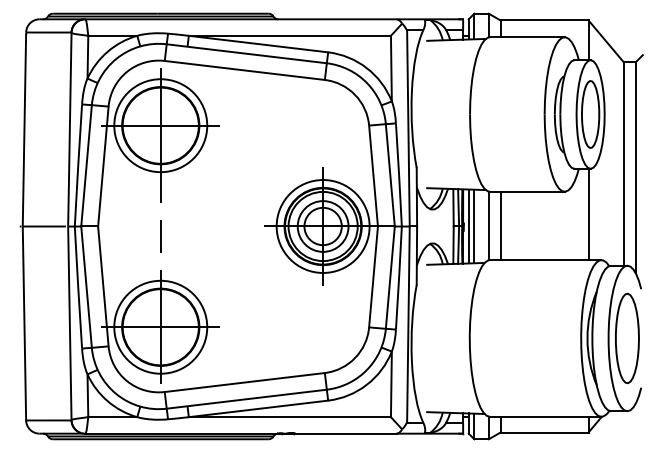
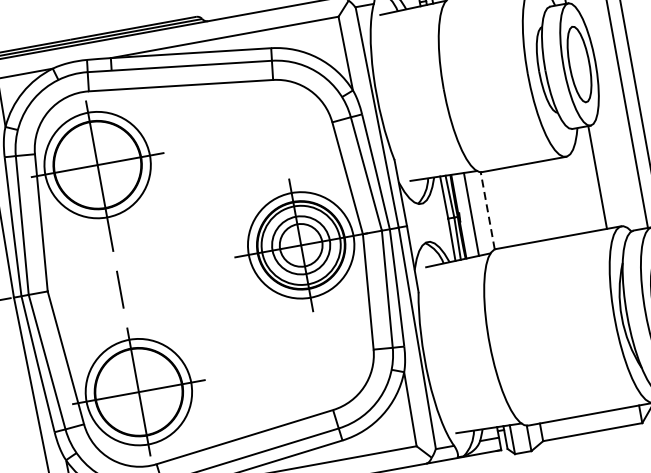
line: (488, 225) -> (487, 210), solid -> dashed
line: (500, 225) -> (500, 207), removed
line: (468, 226) -> (464, 215), removed

